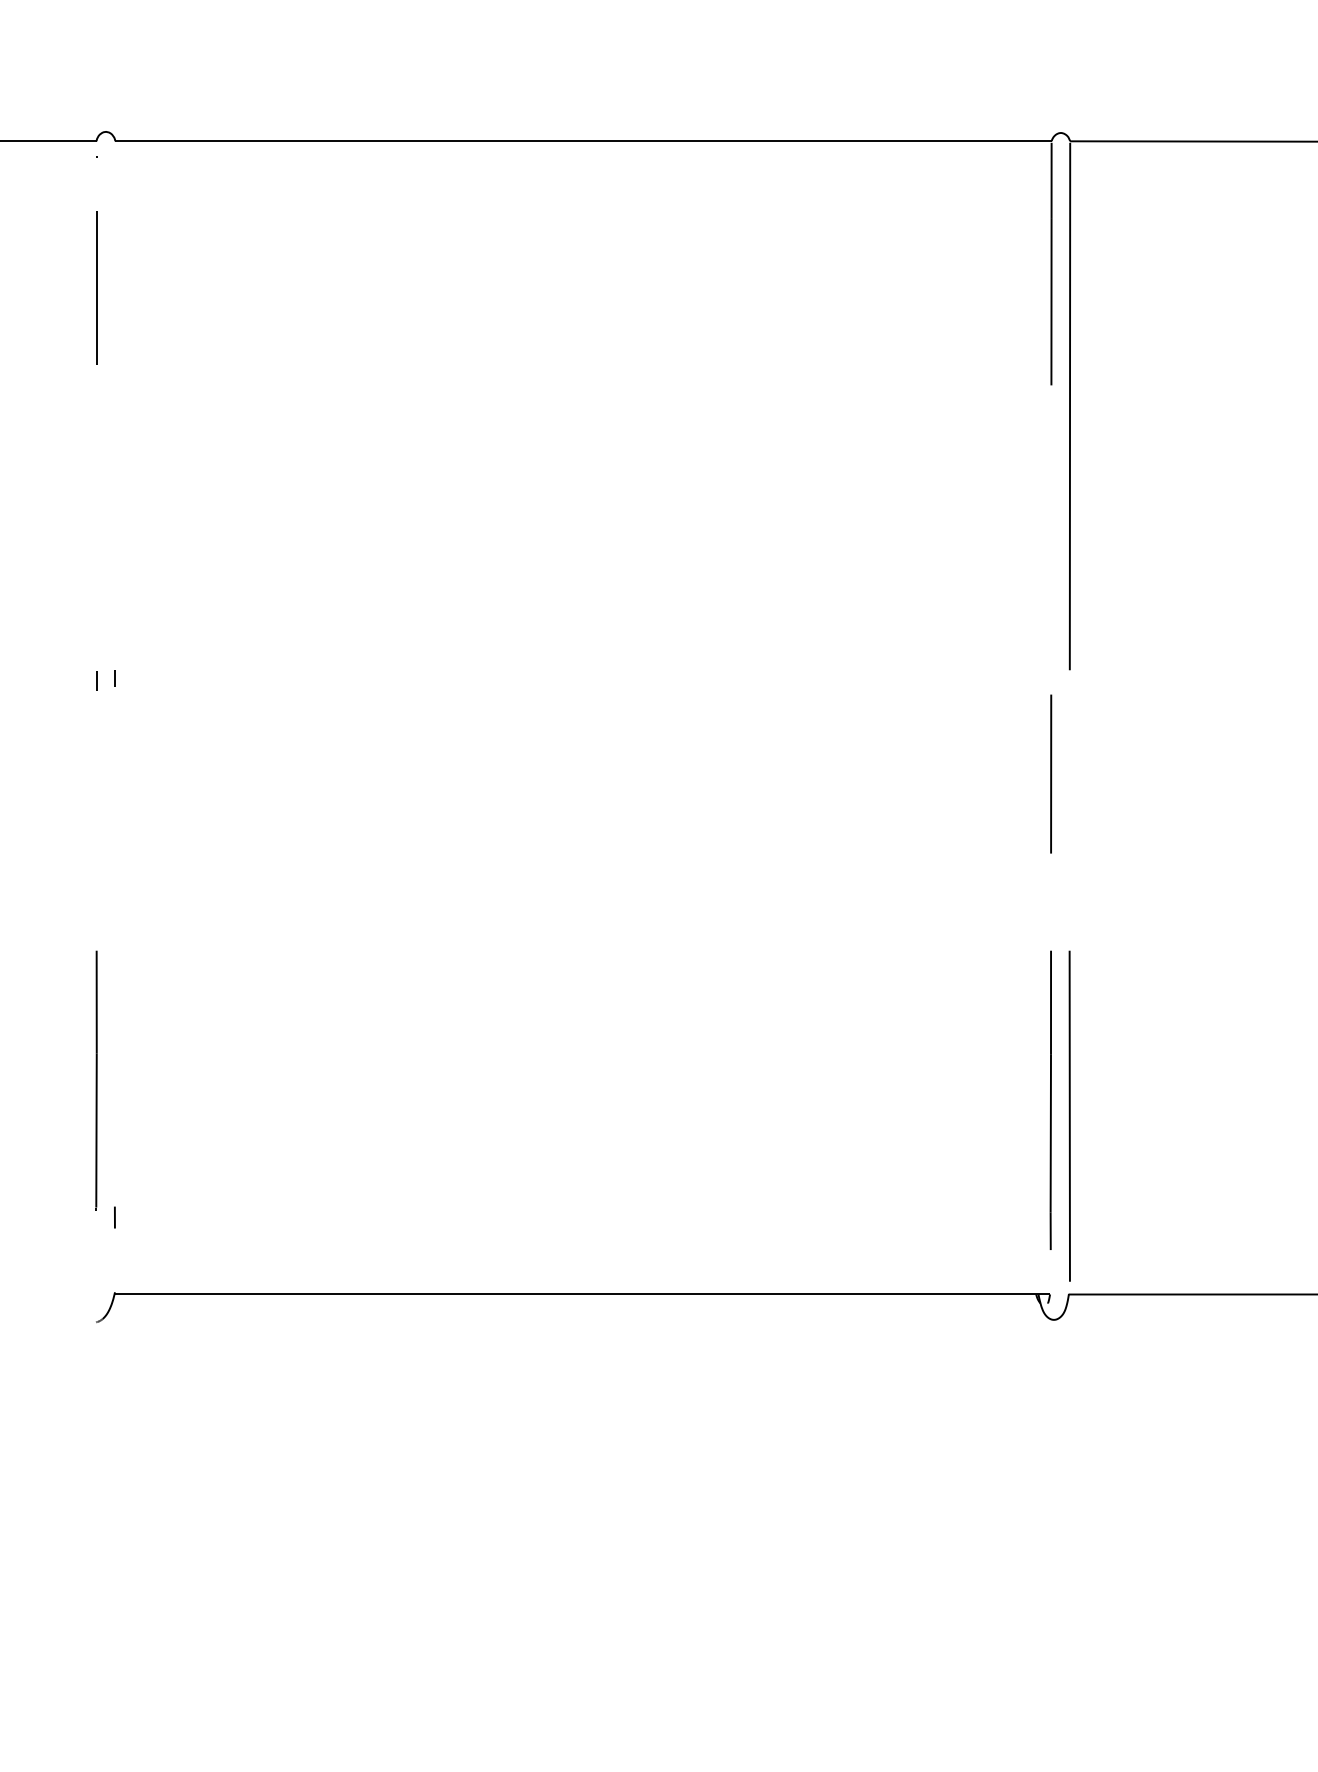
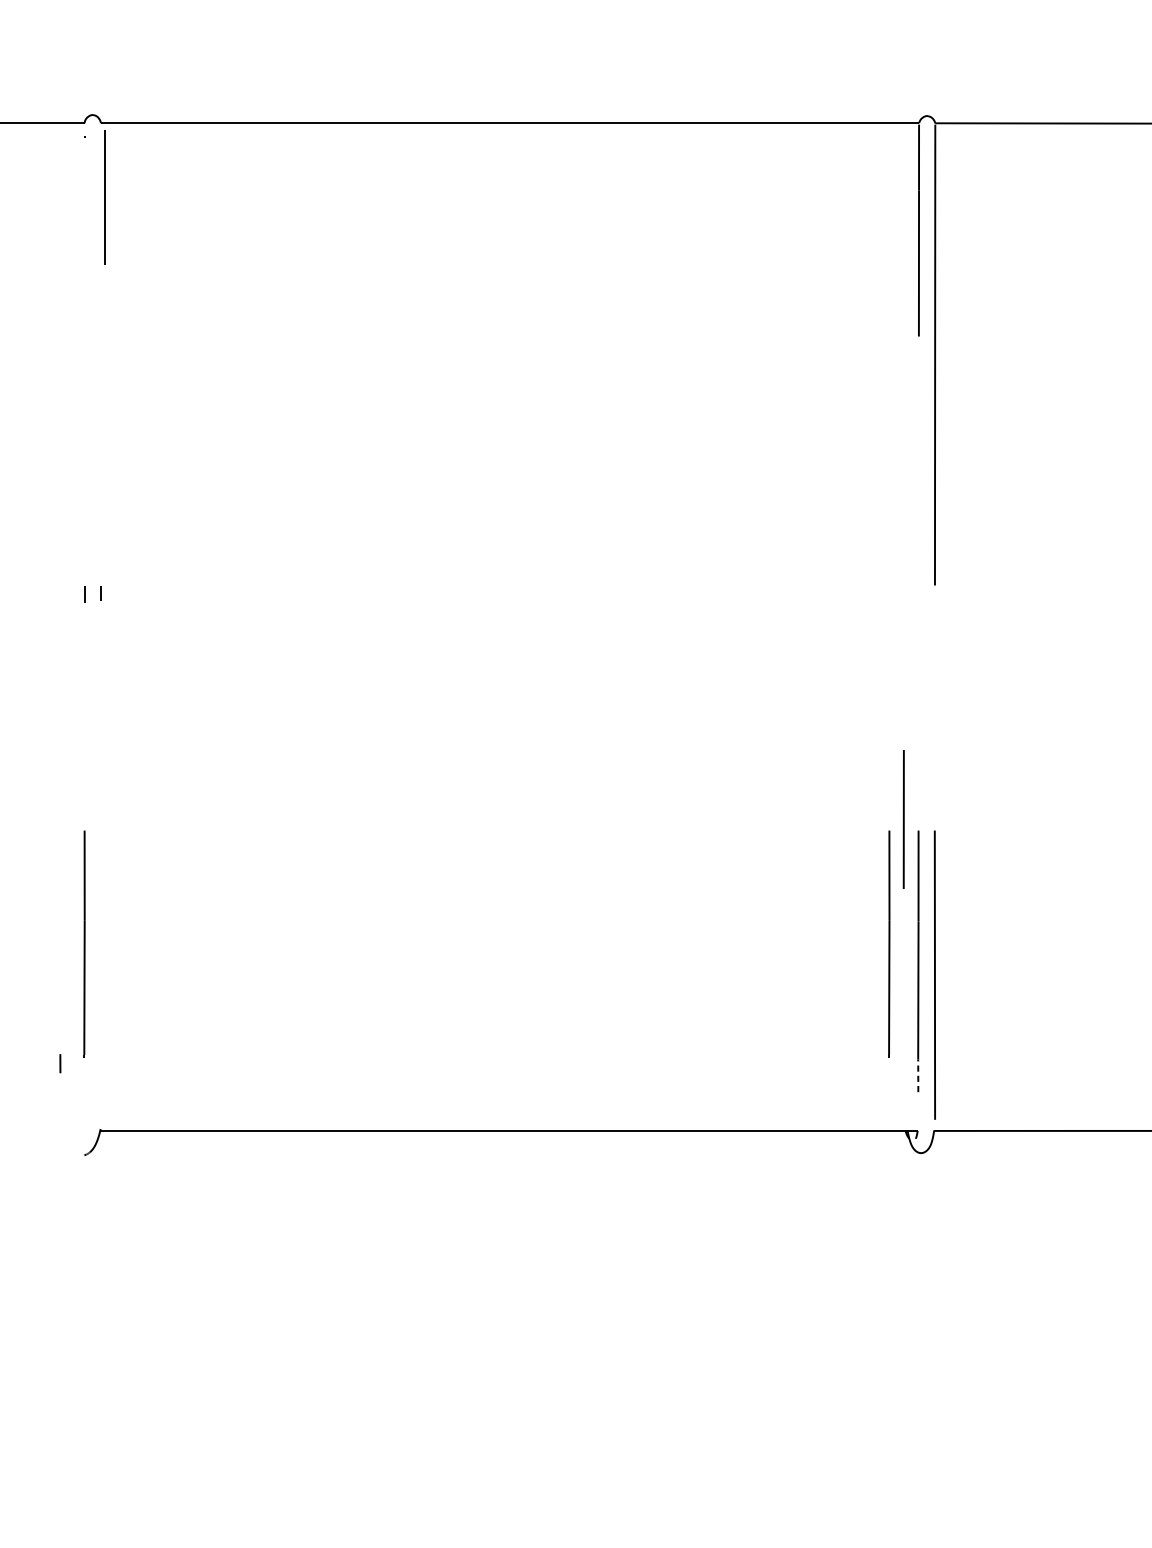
line: (96, 287) -> (104, 196), moved
line: (1051, 773) -> (904, 819), moved
line: (1017, 1080) -> (889, 943), added
line: (114, 1217) -> (60, 1063), moved
line: (1050, 1231) -> (918, 1075), solid -> dashed

